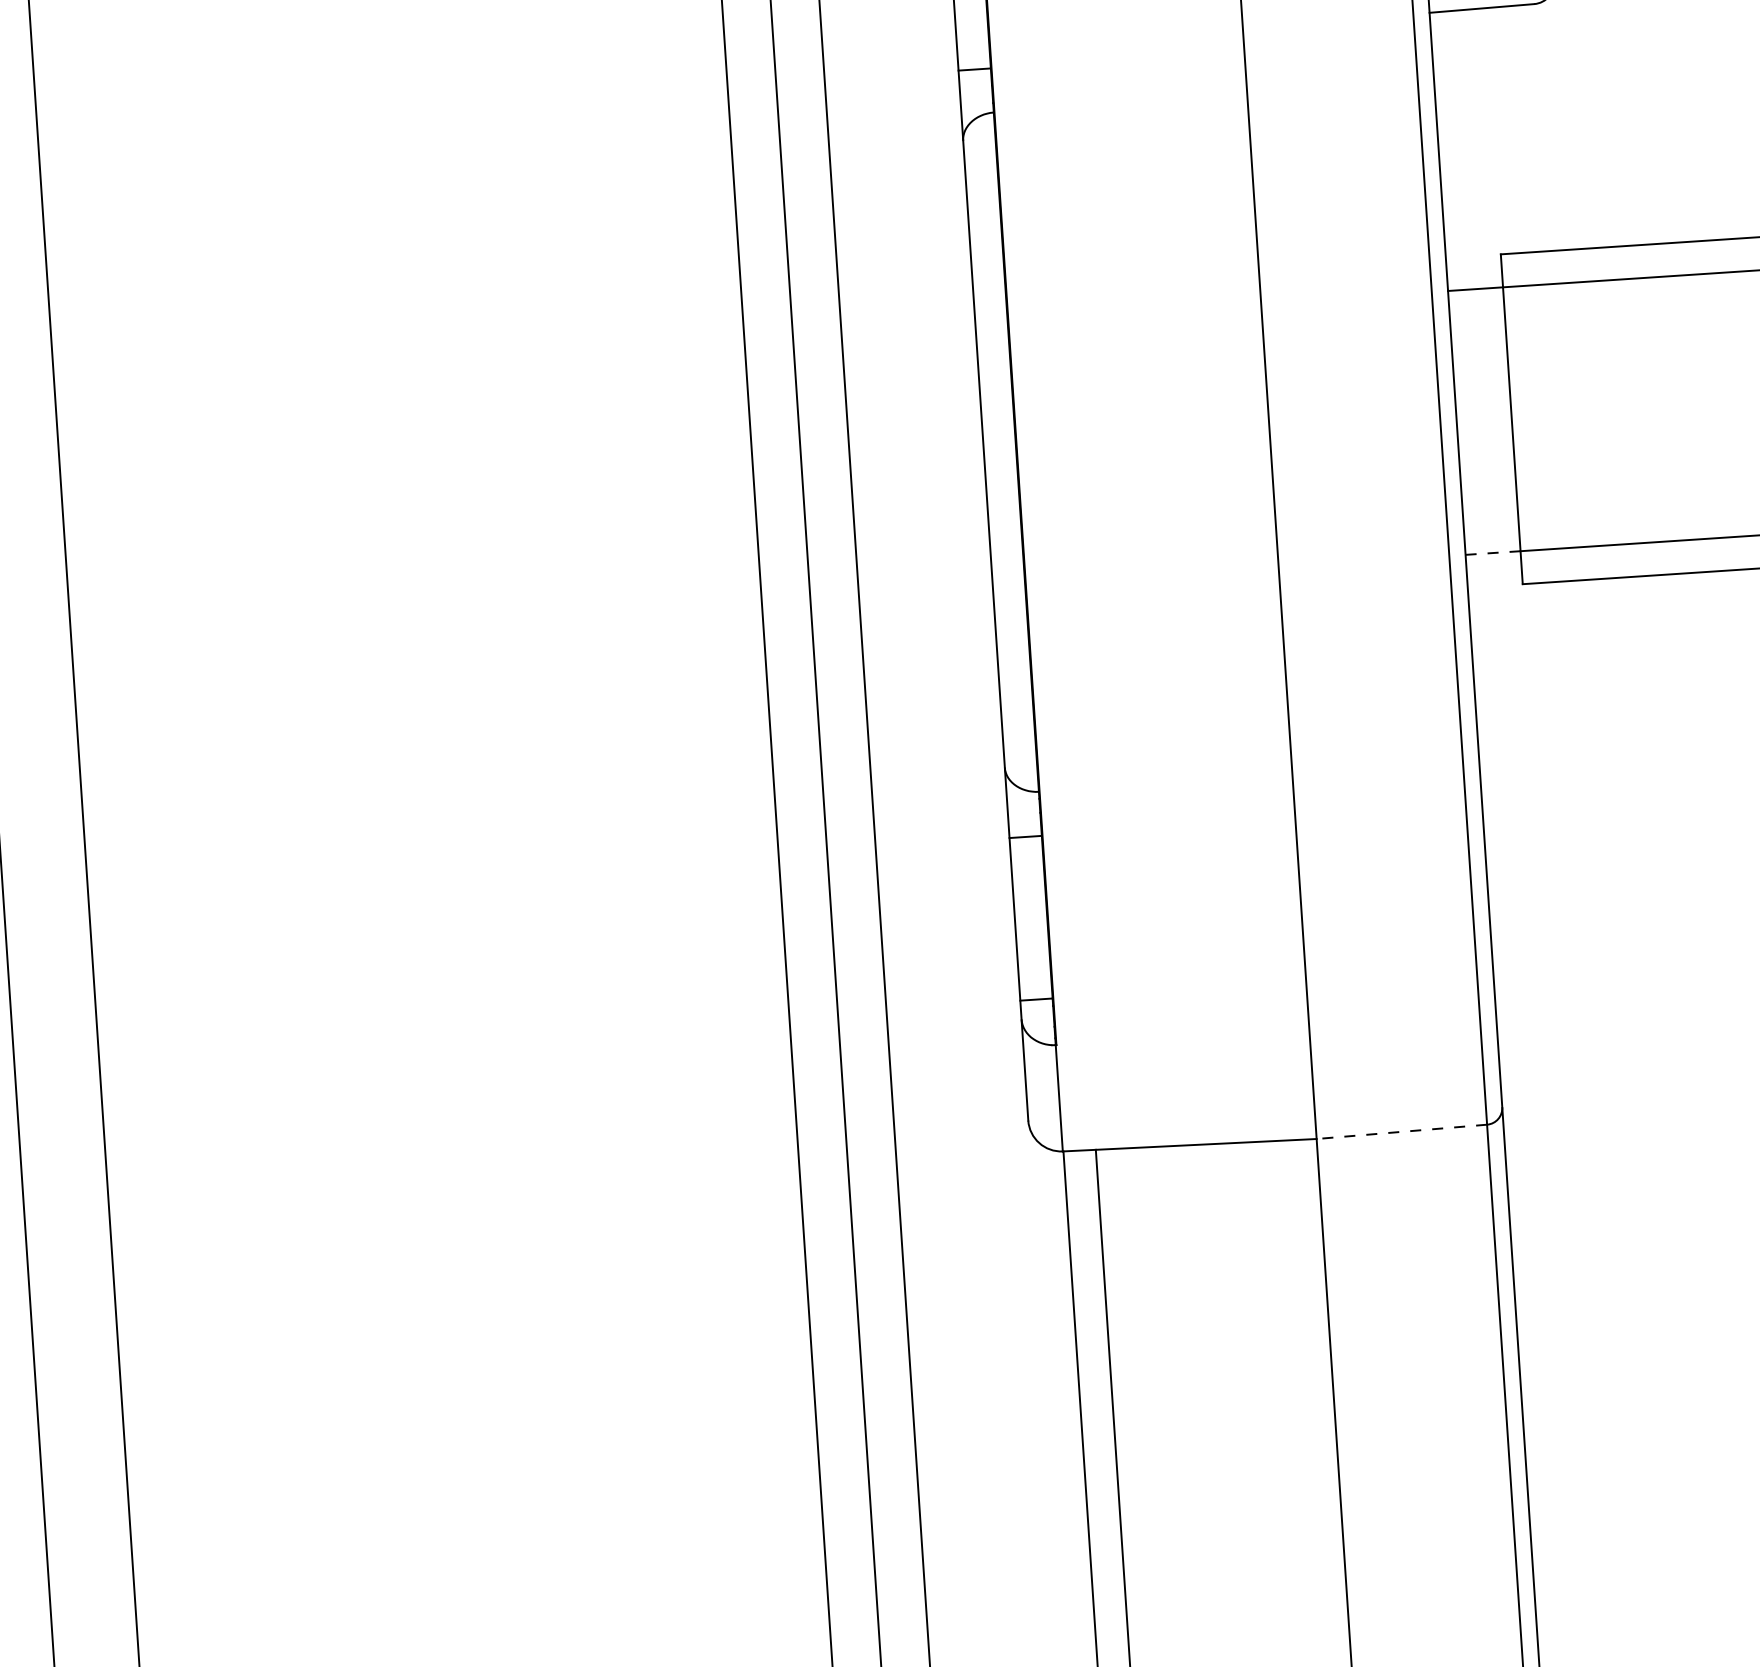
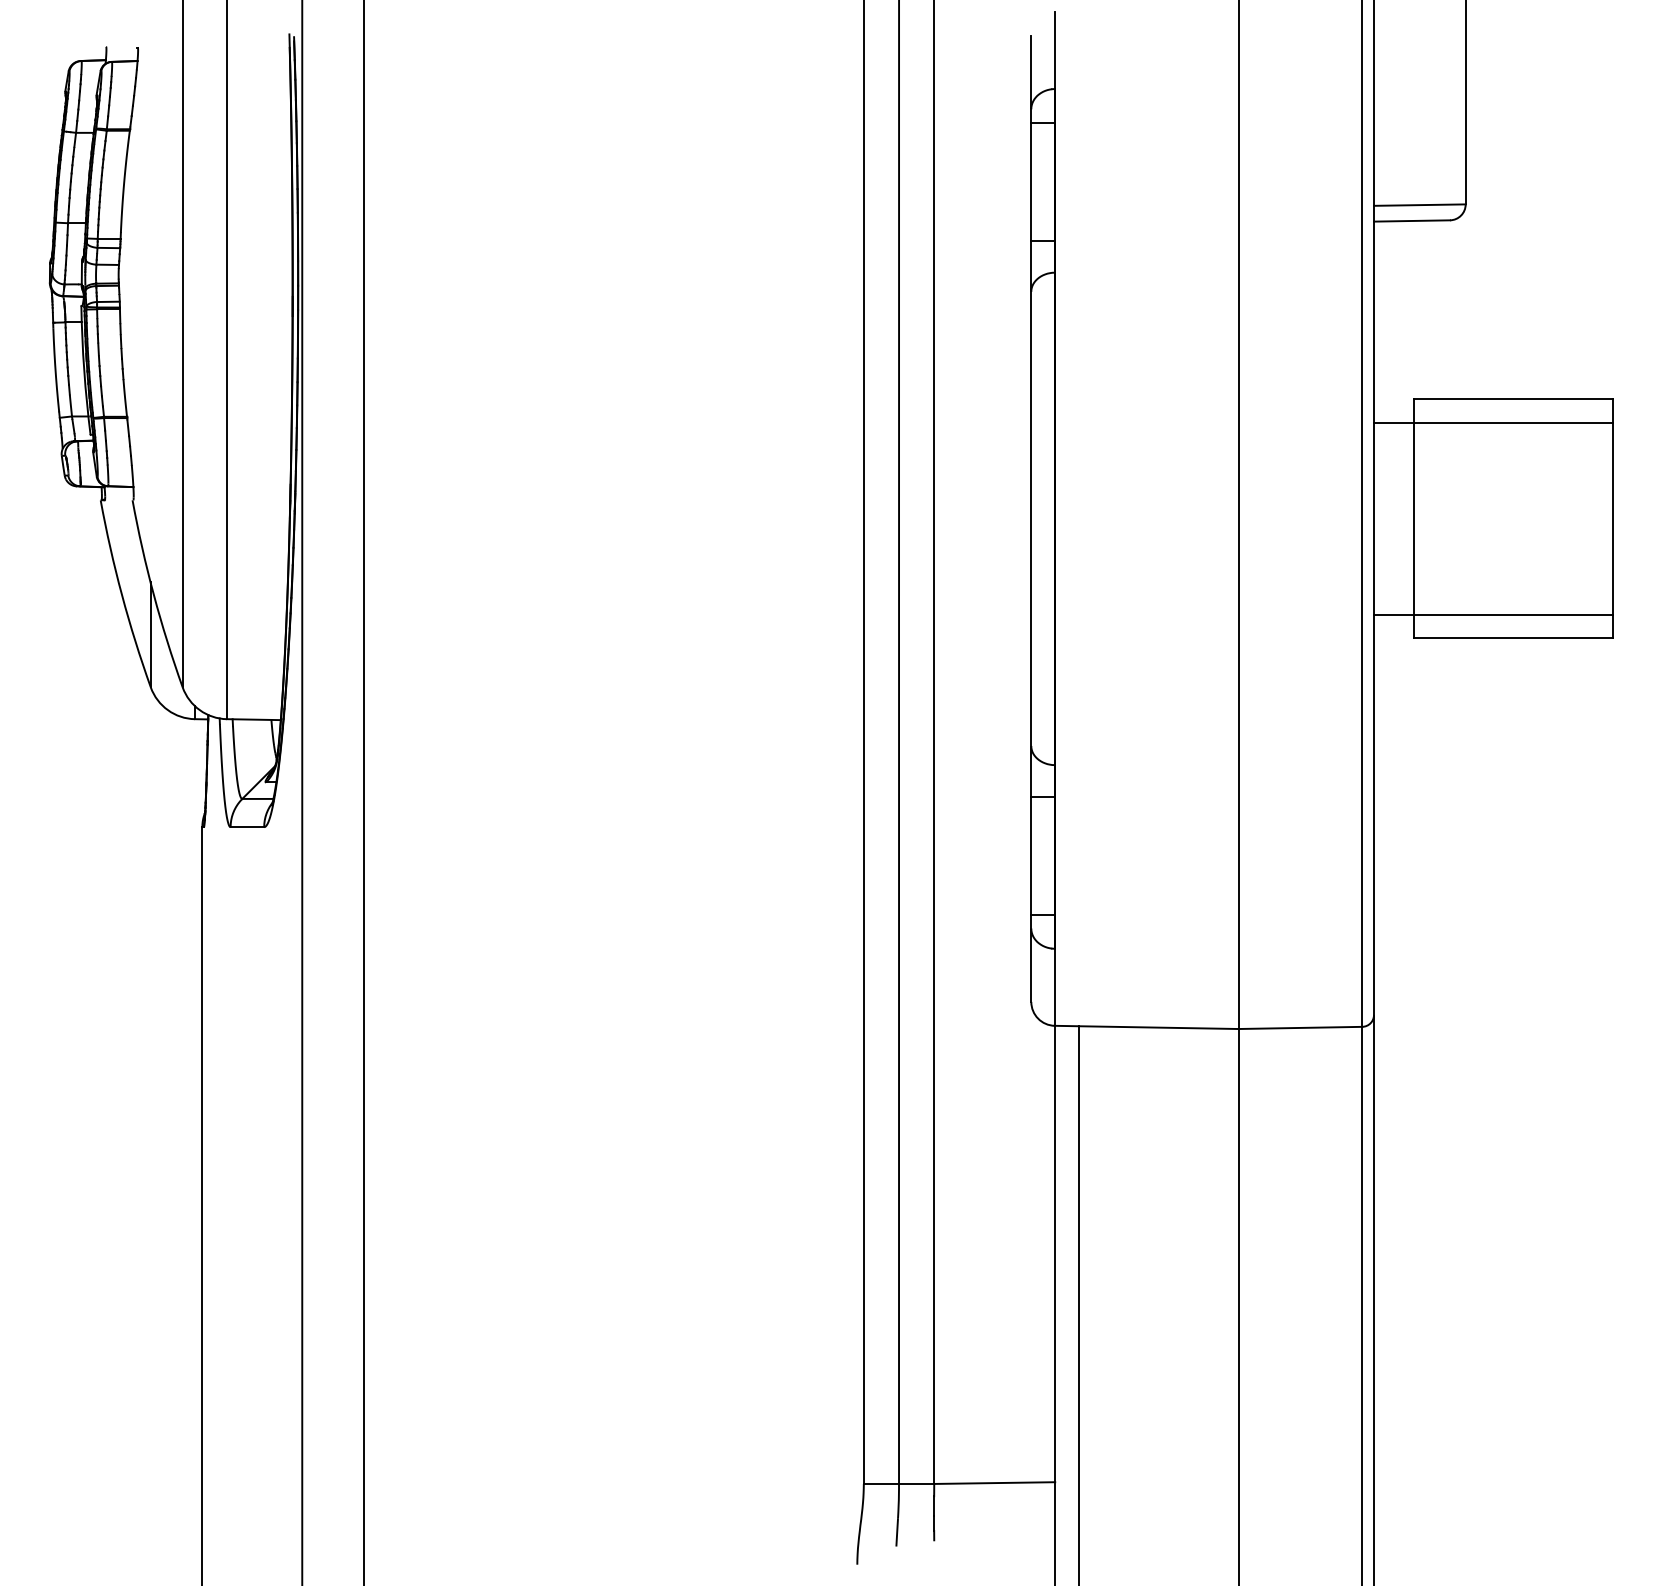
line: (1492, 552) -> (1393, 614), dashed -> solid
line: (1401, 1131) -> (1300, 1027), dashed -> solid

